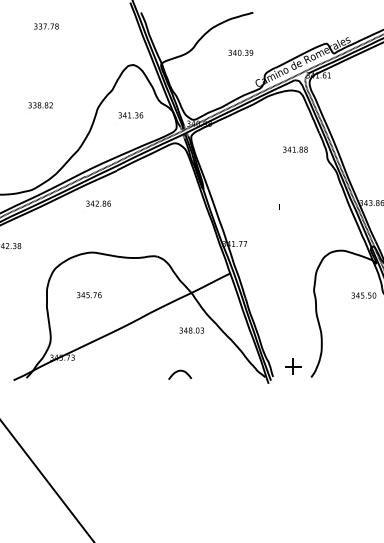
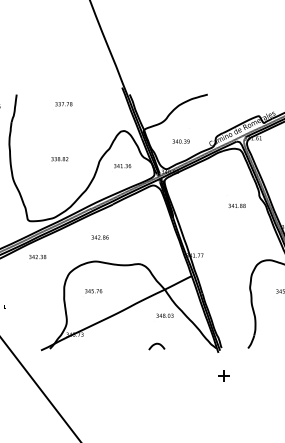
text: (239, 52) -> (180, 141), moved
text: (294, 149) -> (236, 205), moved
text: (97, 203) -> (99, 237), moved
part: (293, 366) -> (223, 375), moved

